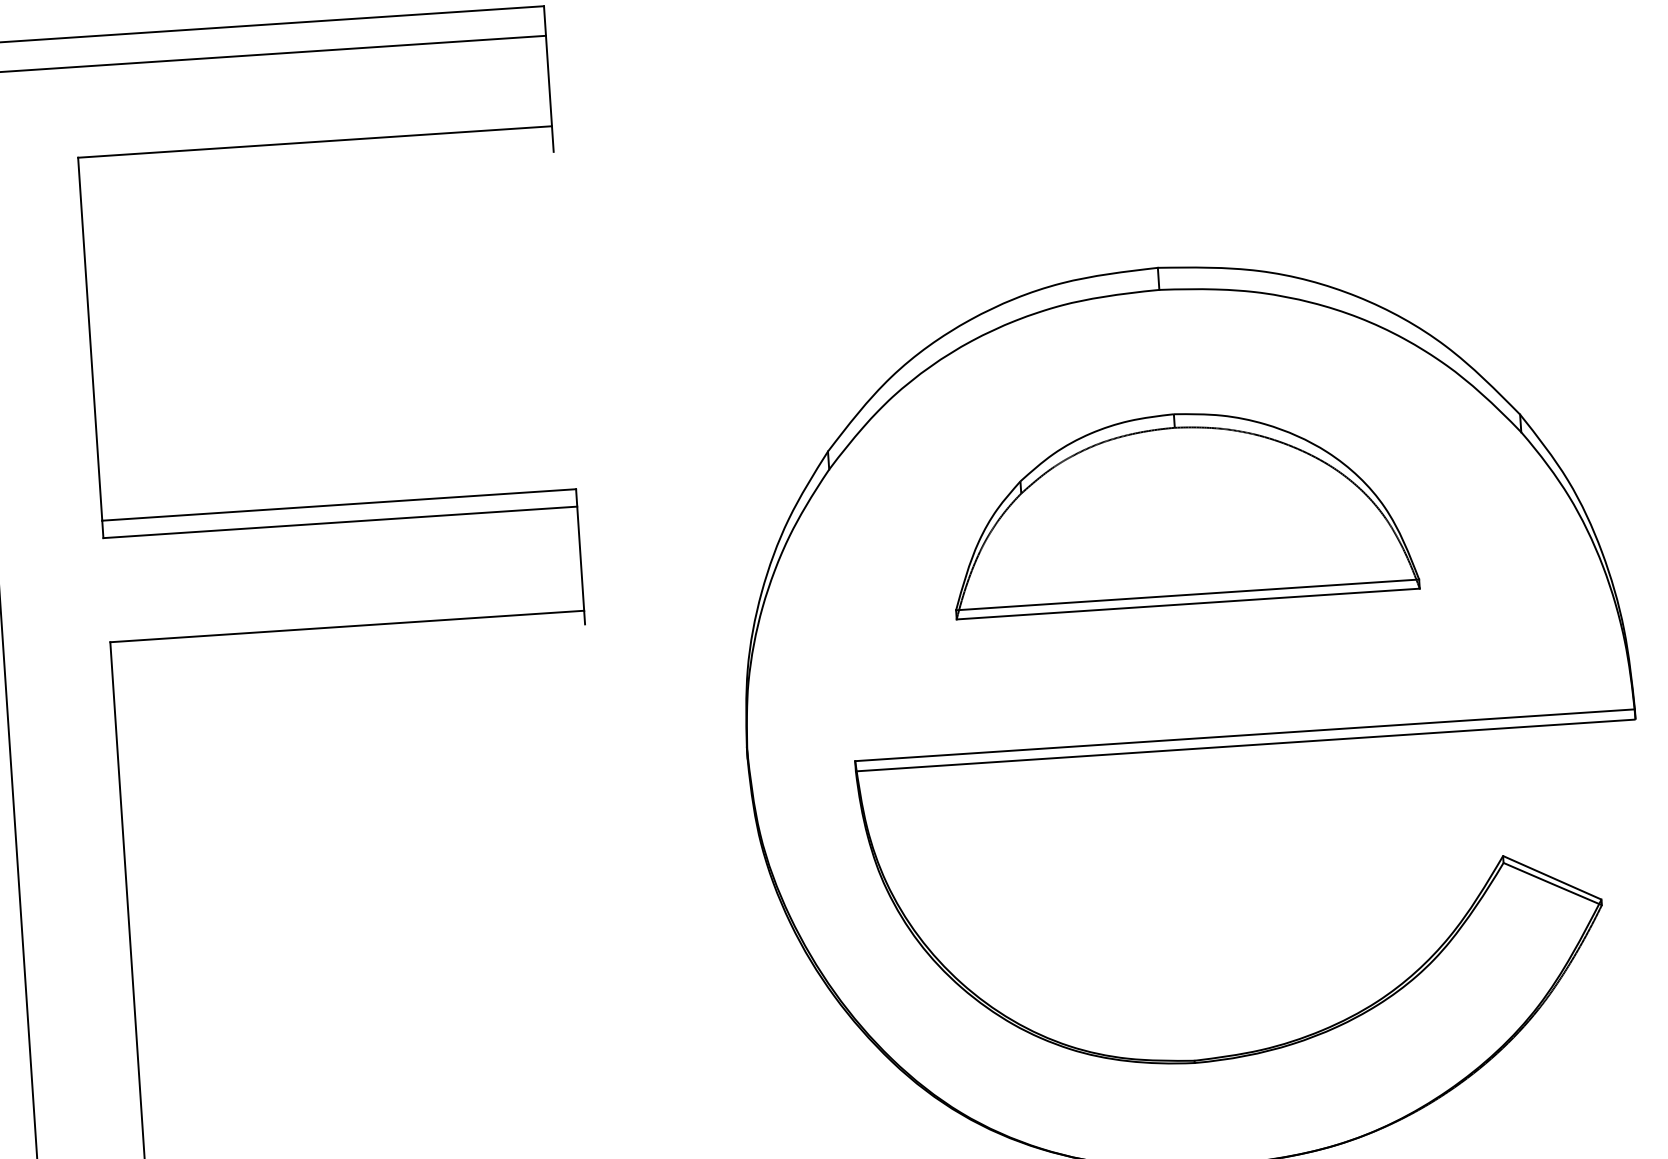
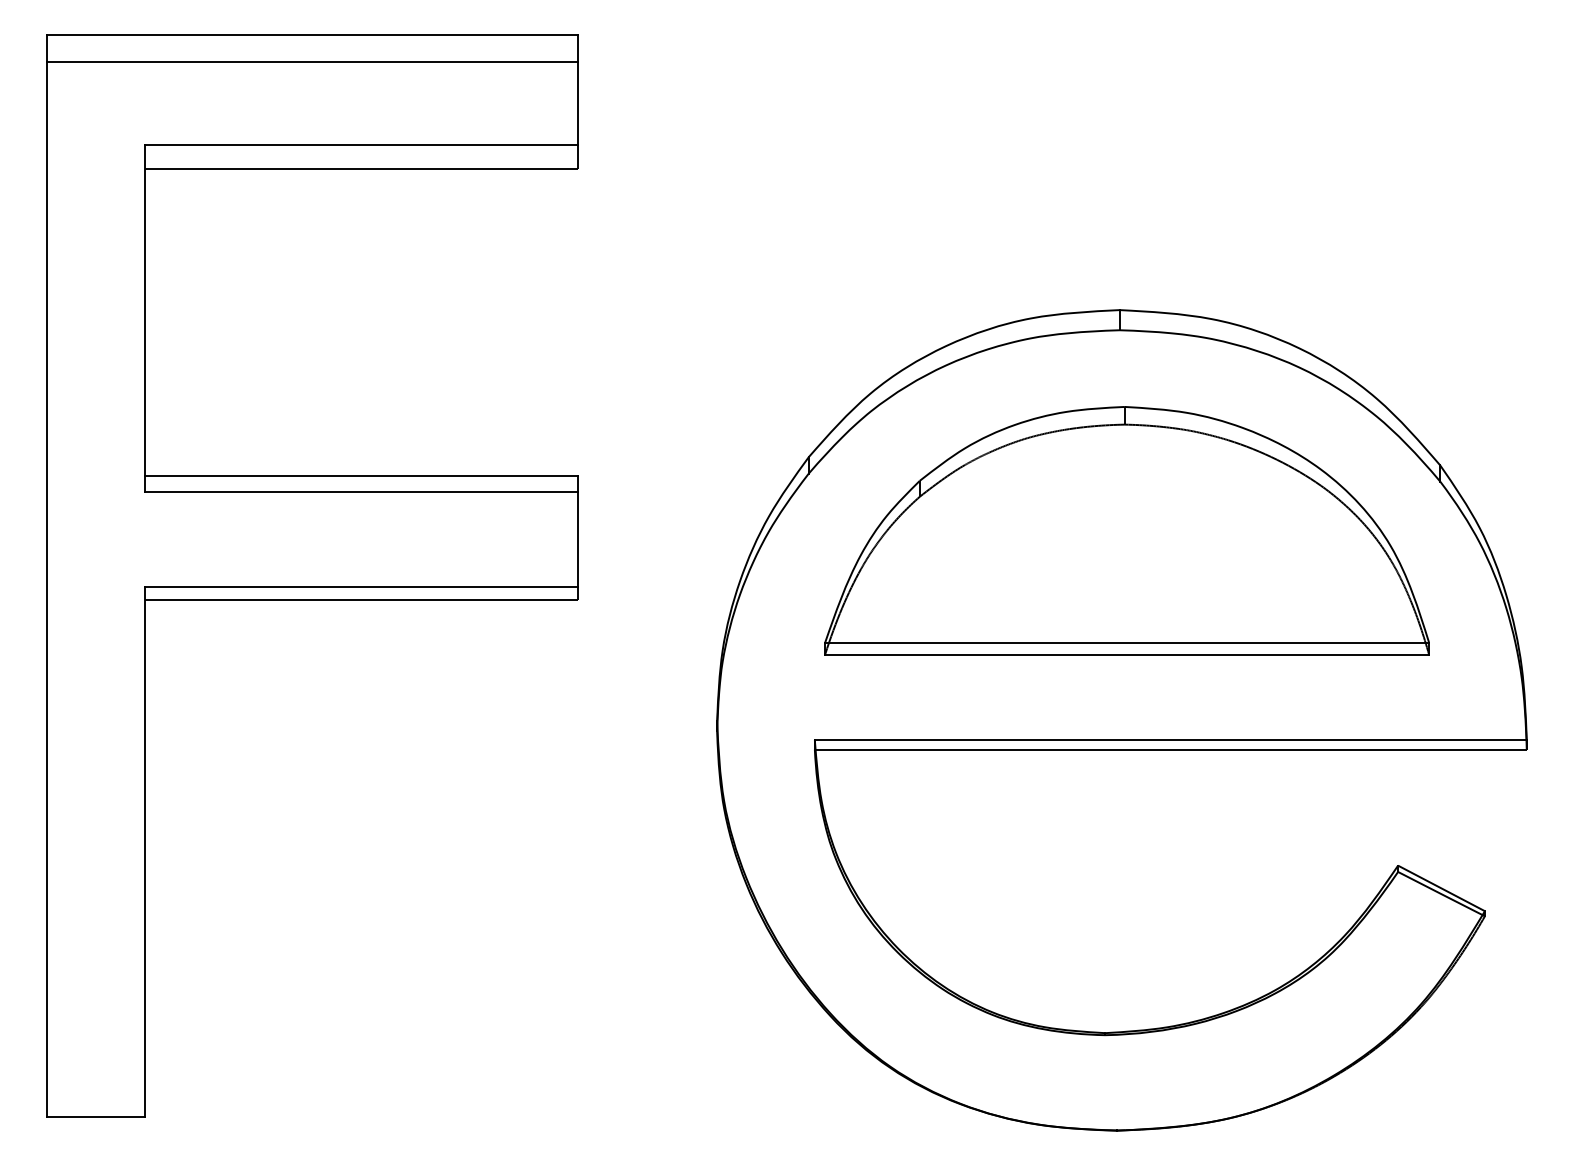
line: (316, 169) -> (360, 169), added
part: (1181, 508) -> (1126, 530), size x1.43
line: (347, 641) -> (360, 600), added

